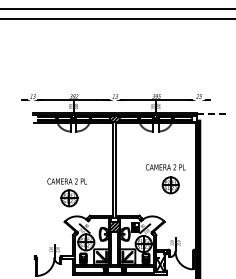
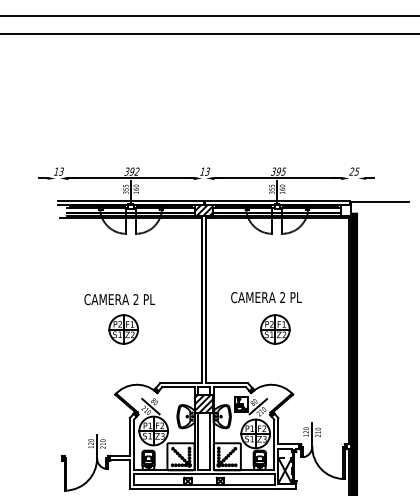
line: (214, 113) -> (381, 201), dashed -> solid
part: (165, 179) -> (266, 319), moved
part: (66, 192) -> (118, 319), moved

